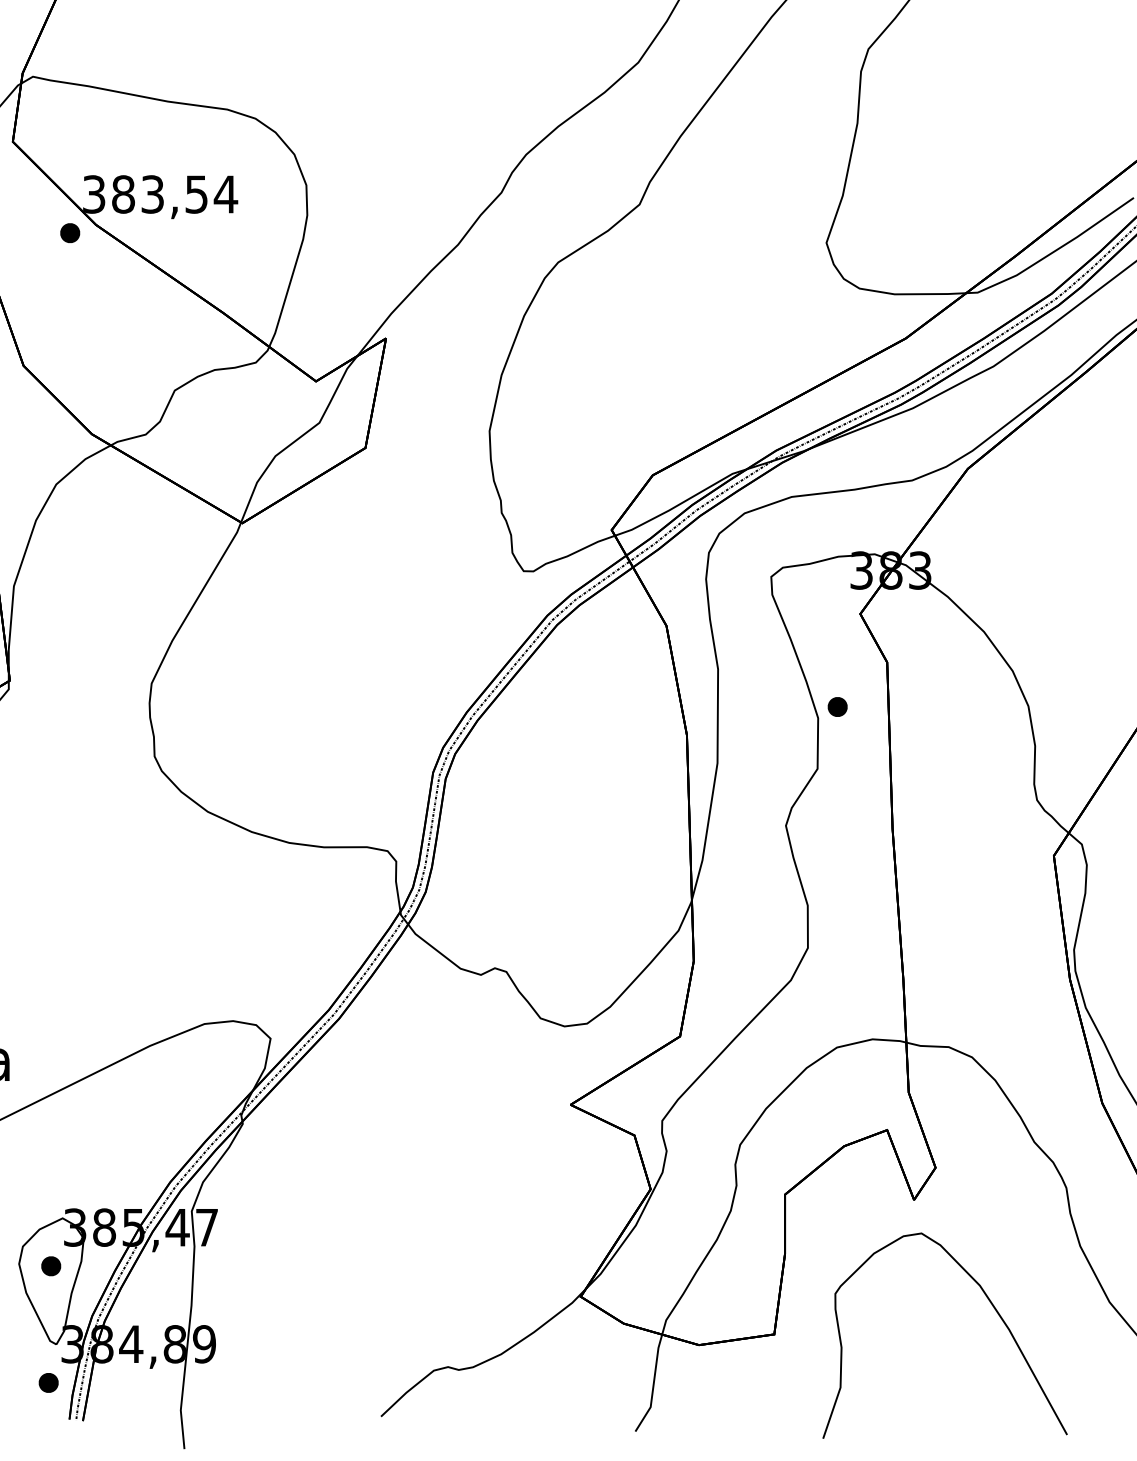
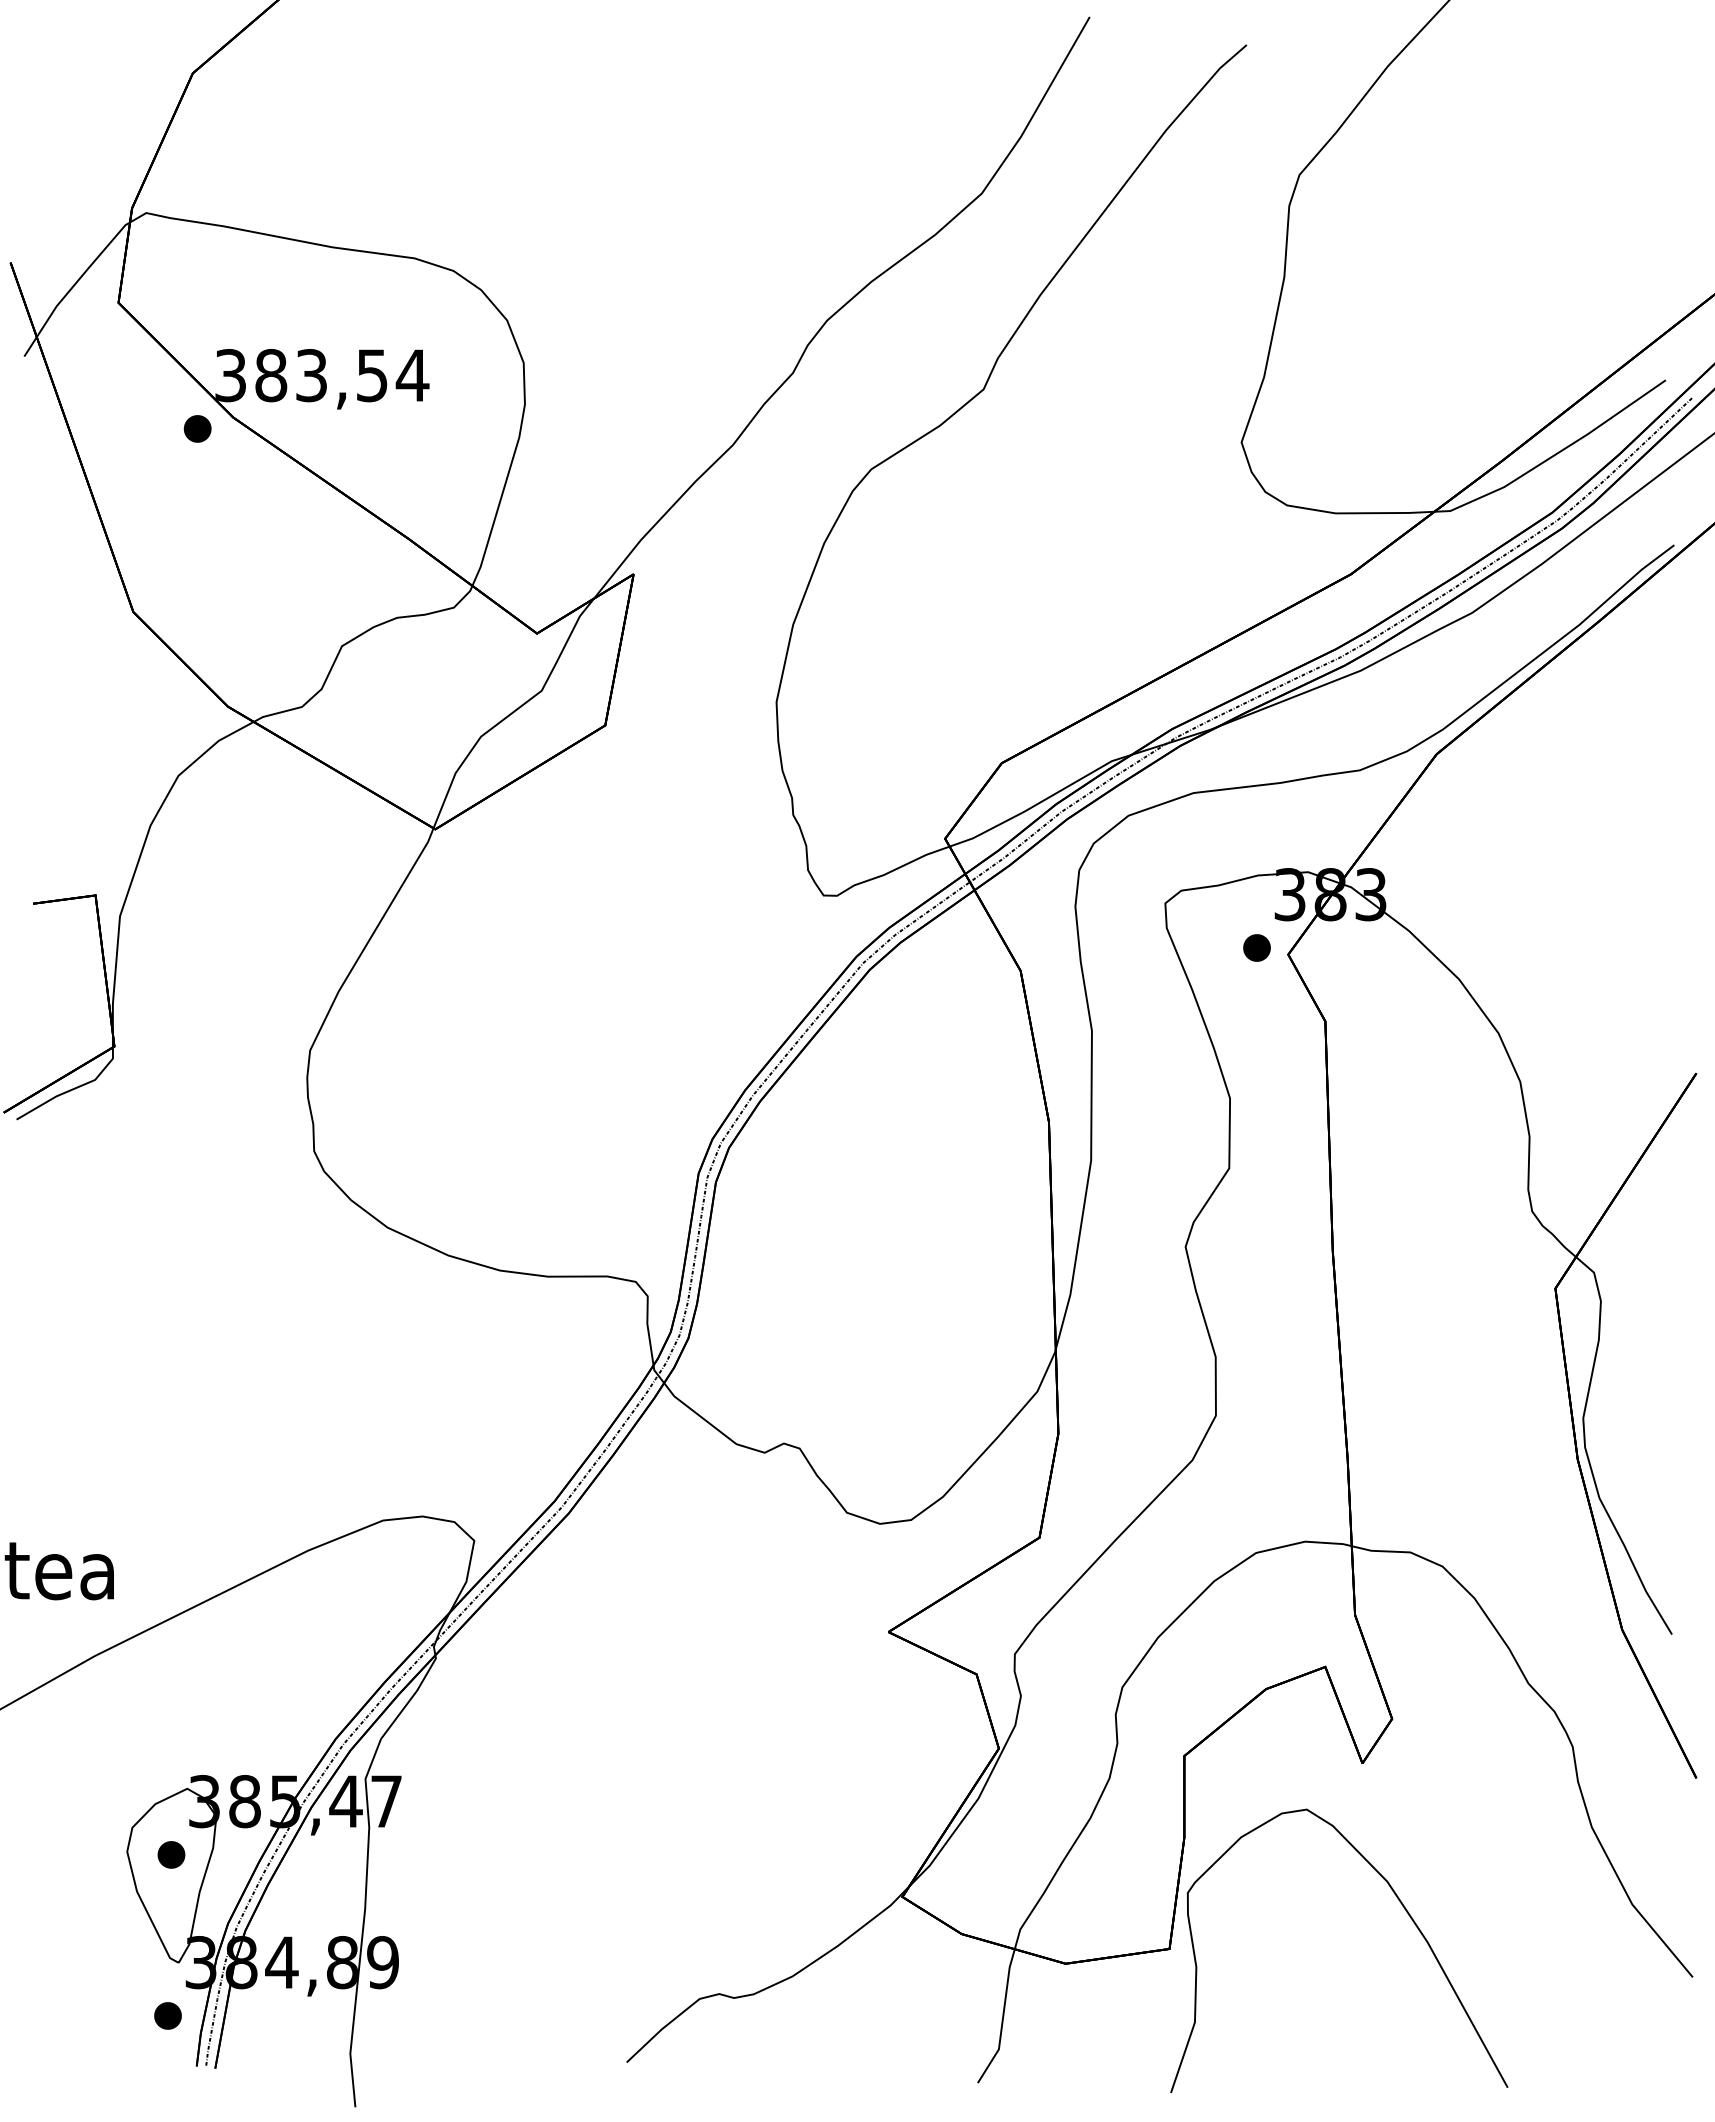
part: (837, 706) -> (1256, 947), moved
part: (990, 1303) -> (1402, 1906), moved

